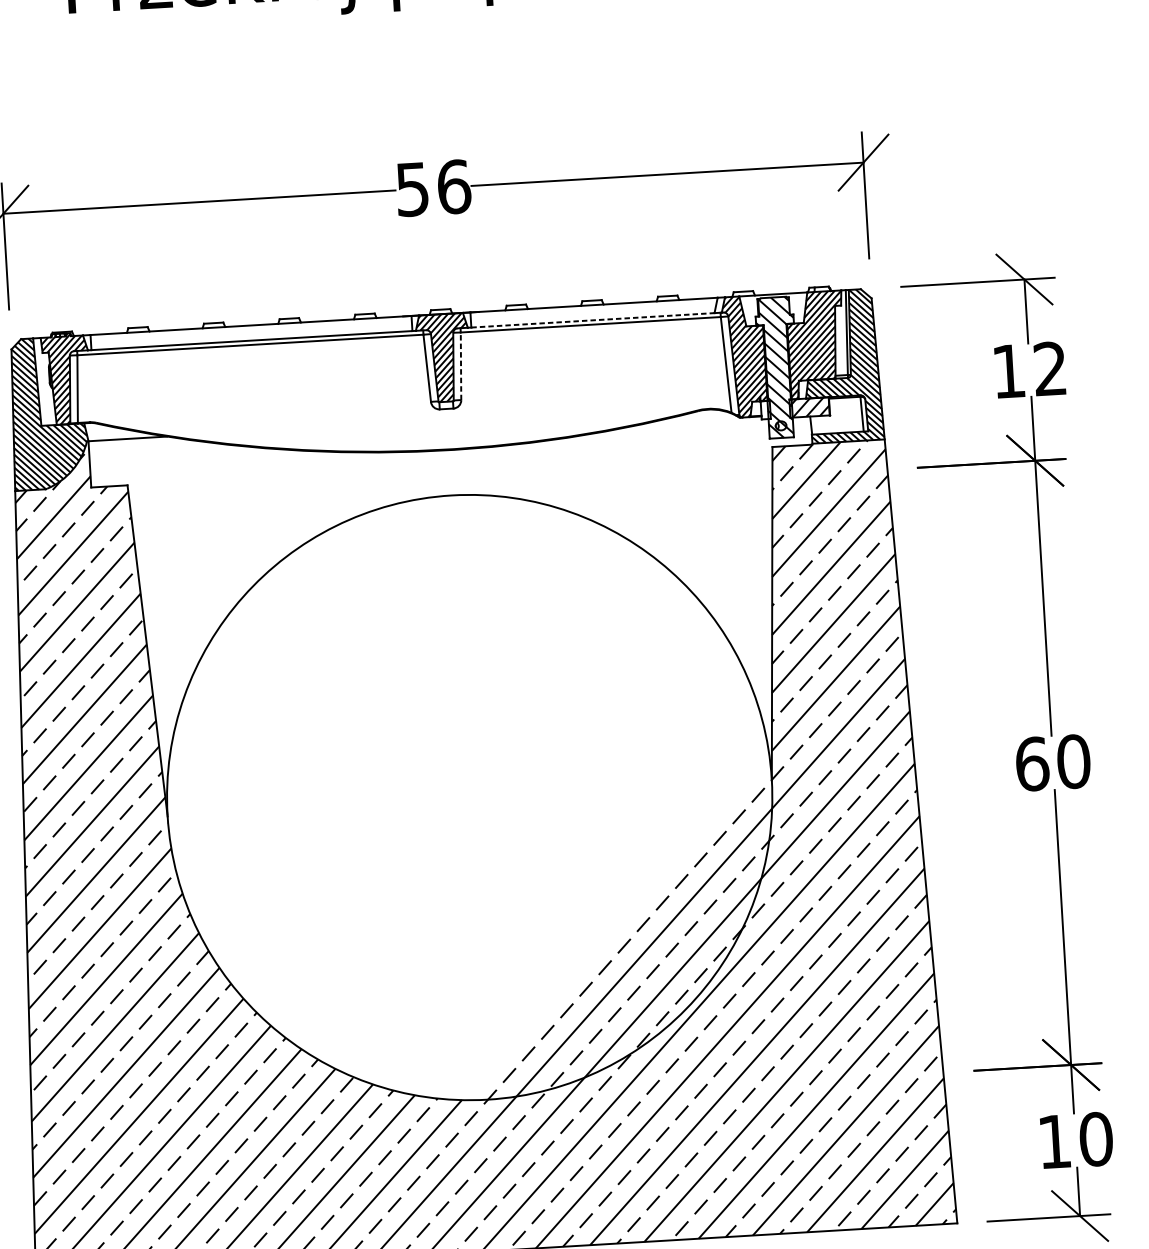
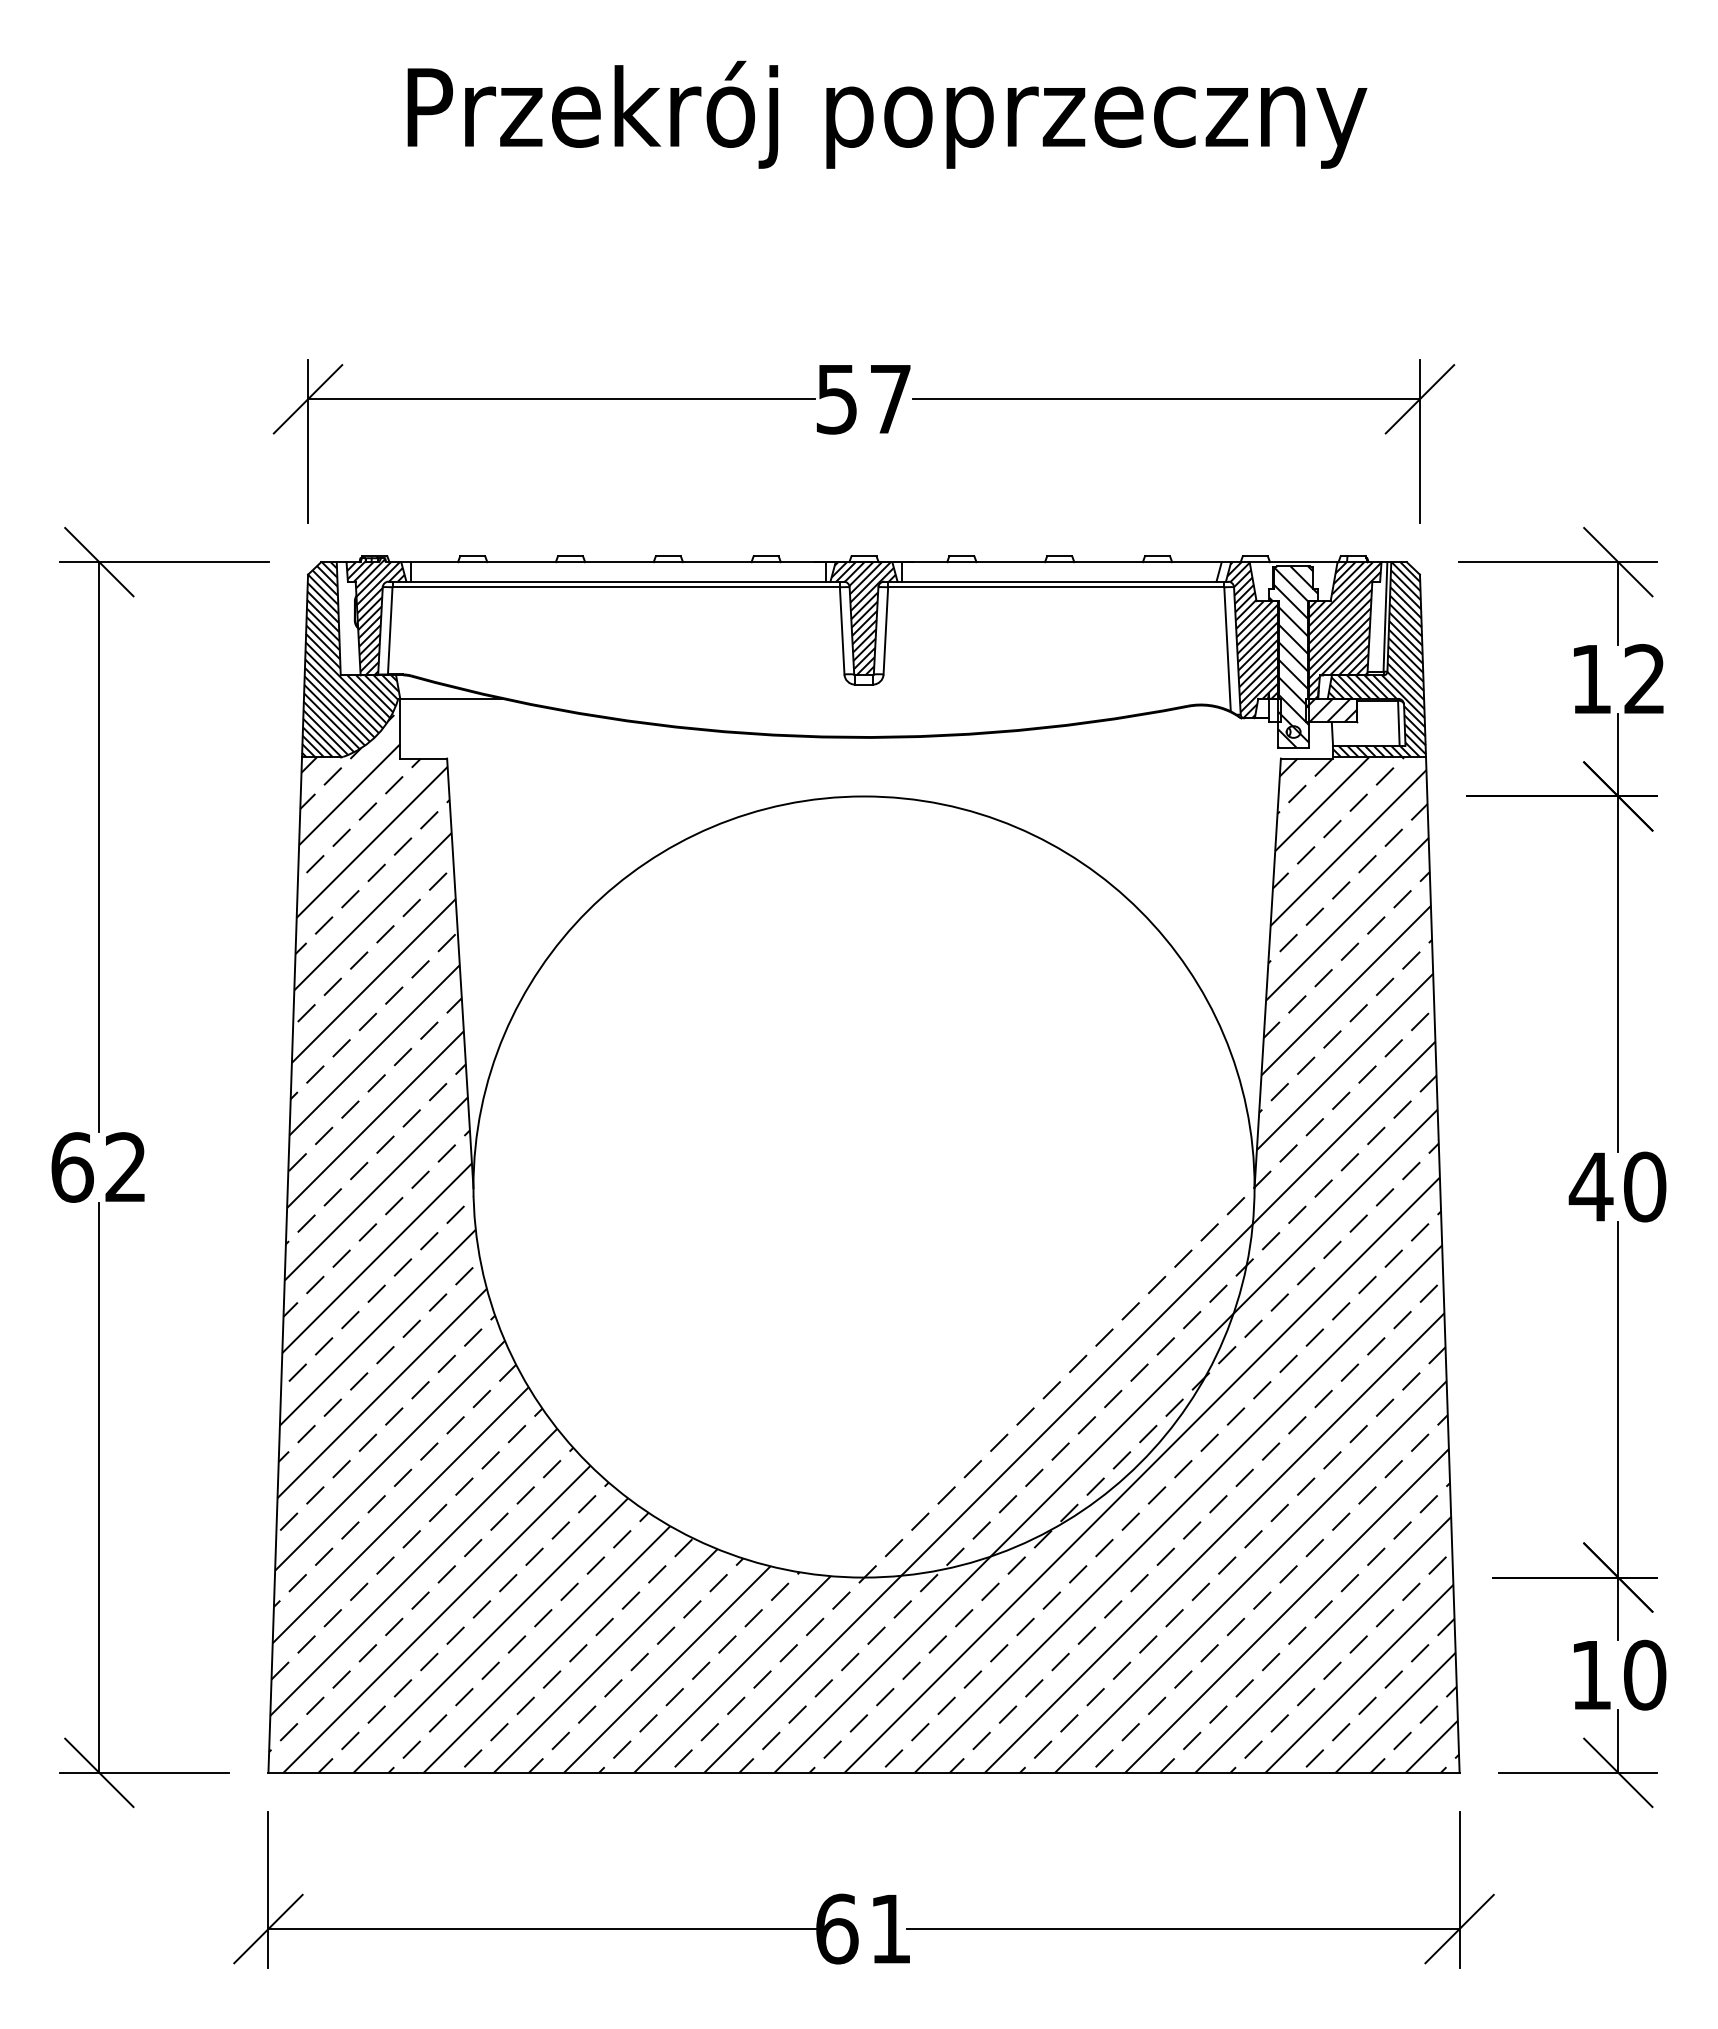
text: (454, 186) -> (891, 398), 56 -> 57
line: (593, 320) -> (1059, 581), dashed -> solid
line: (460, 366) -> (885, 630), dashed -> solid
text: (1031, 763) -> (1590, 1186), 60 -> 40

